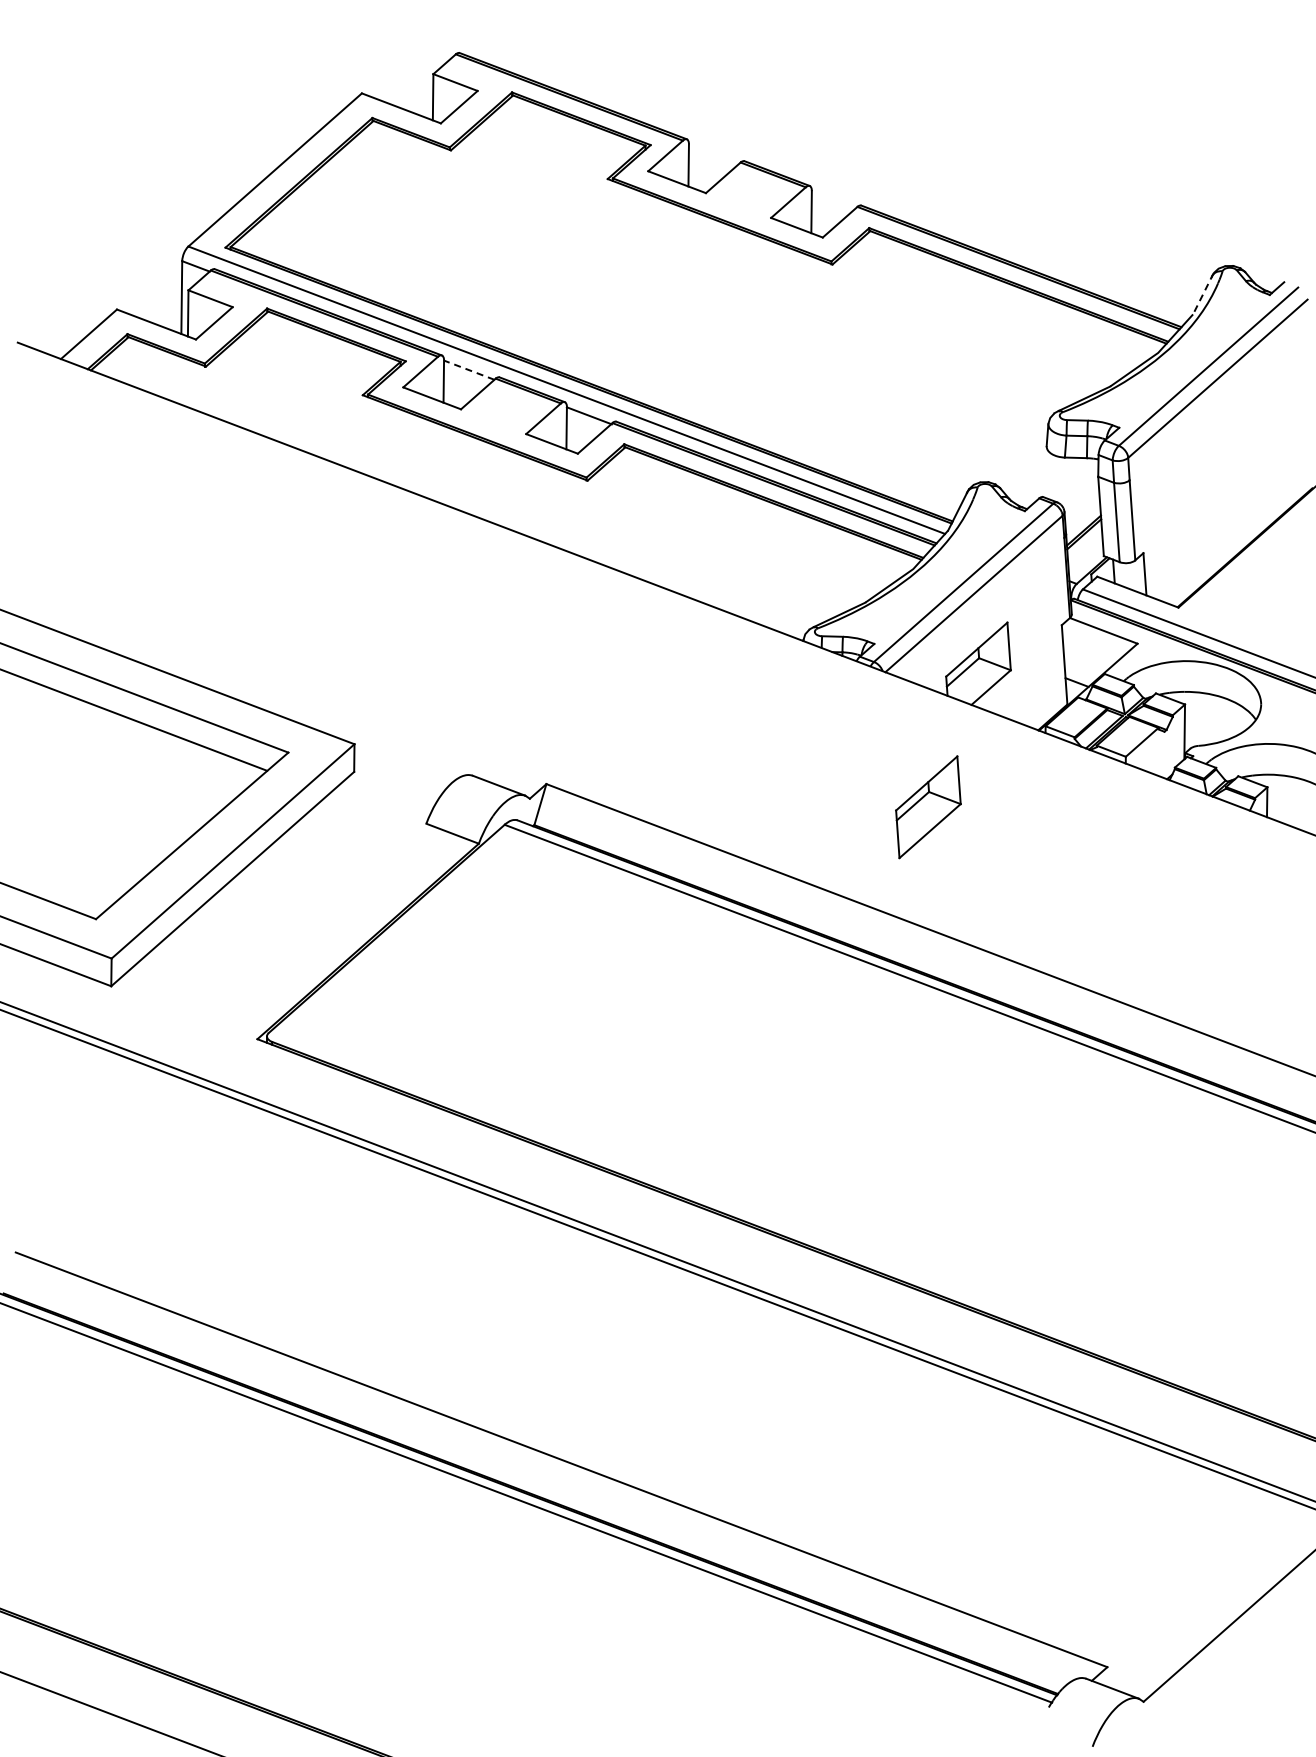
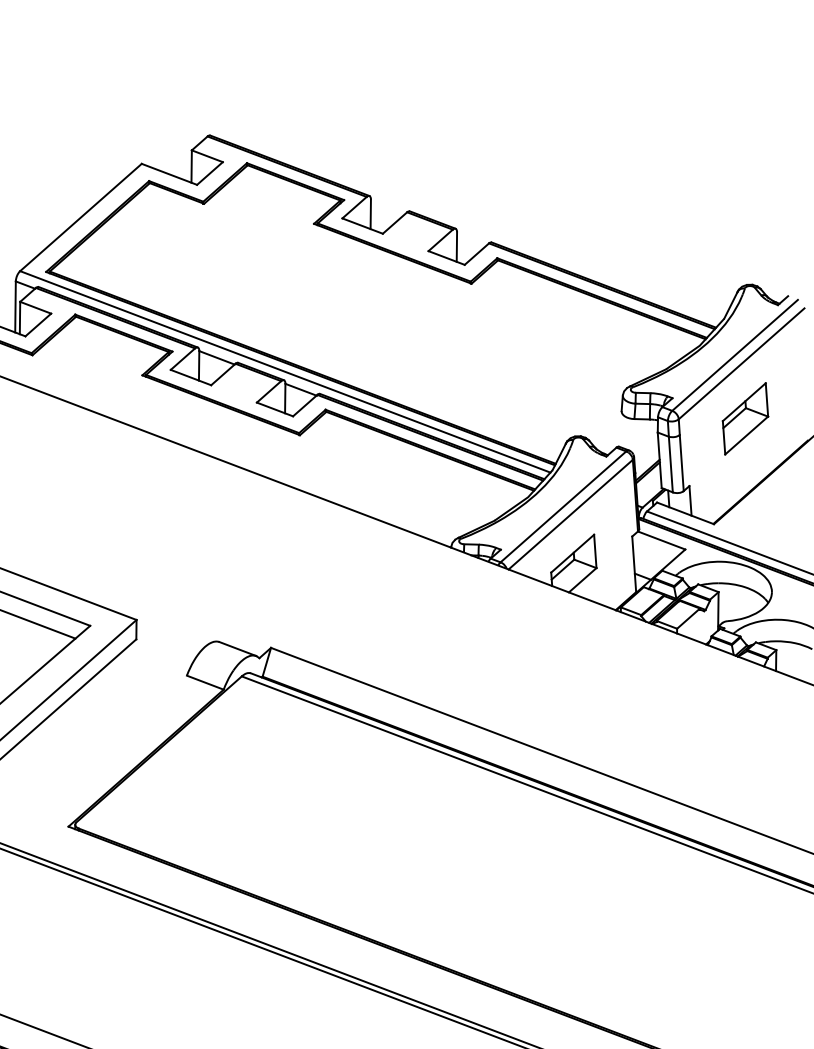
line: (1203, 294) -> (731, 304), dashed -> solid
line: (469, 370) -> (217, 358), dashed -> solid
part: (928, 807) -> (745, 419), moved

